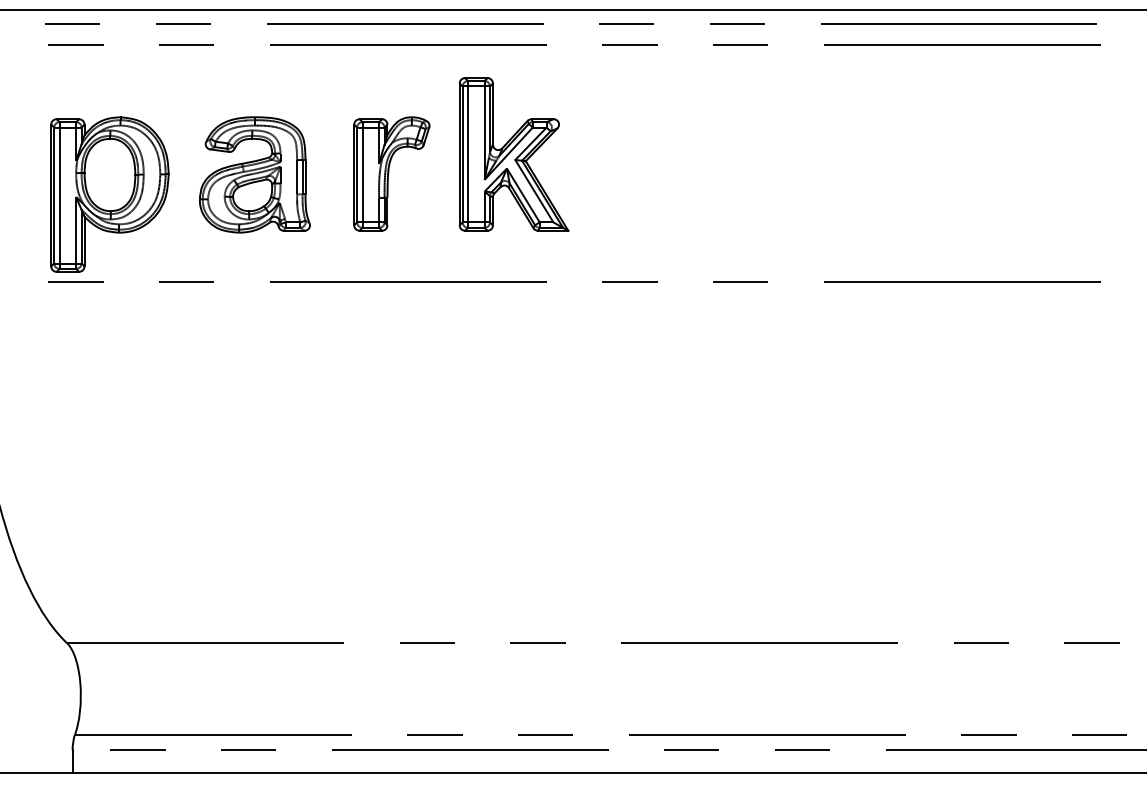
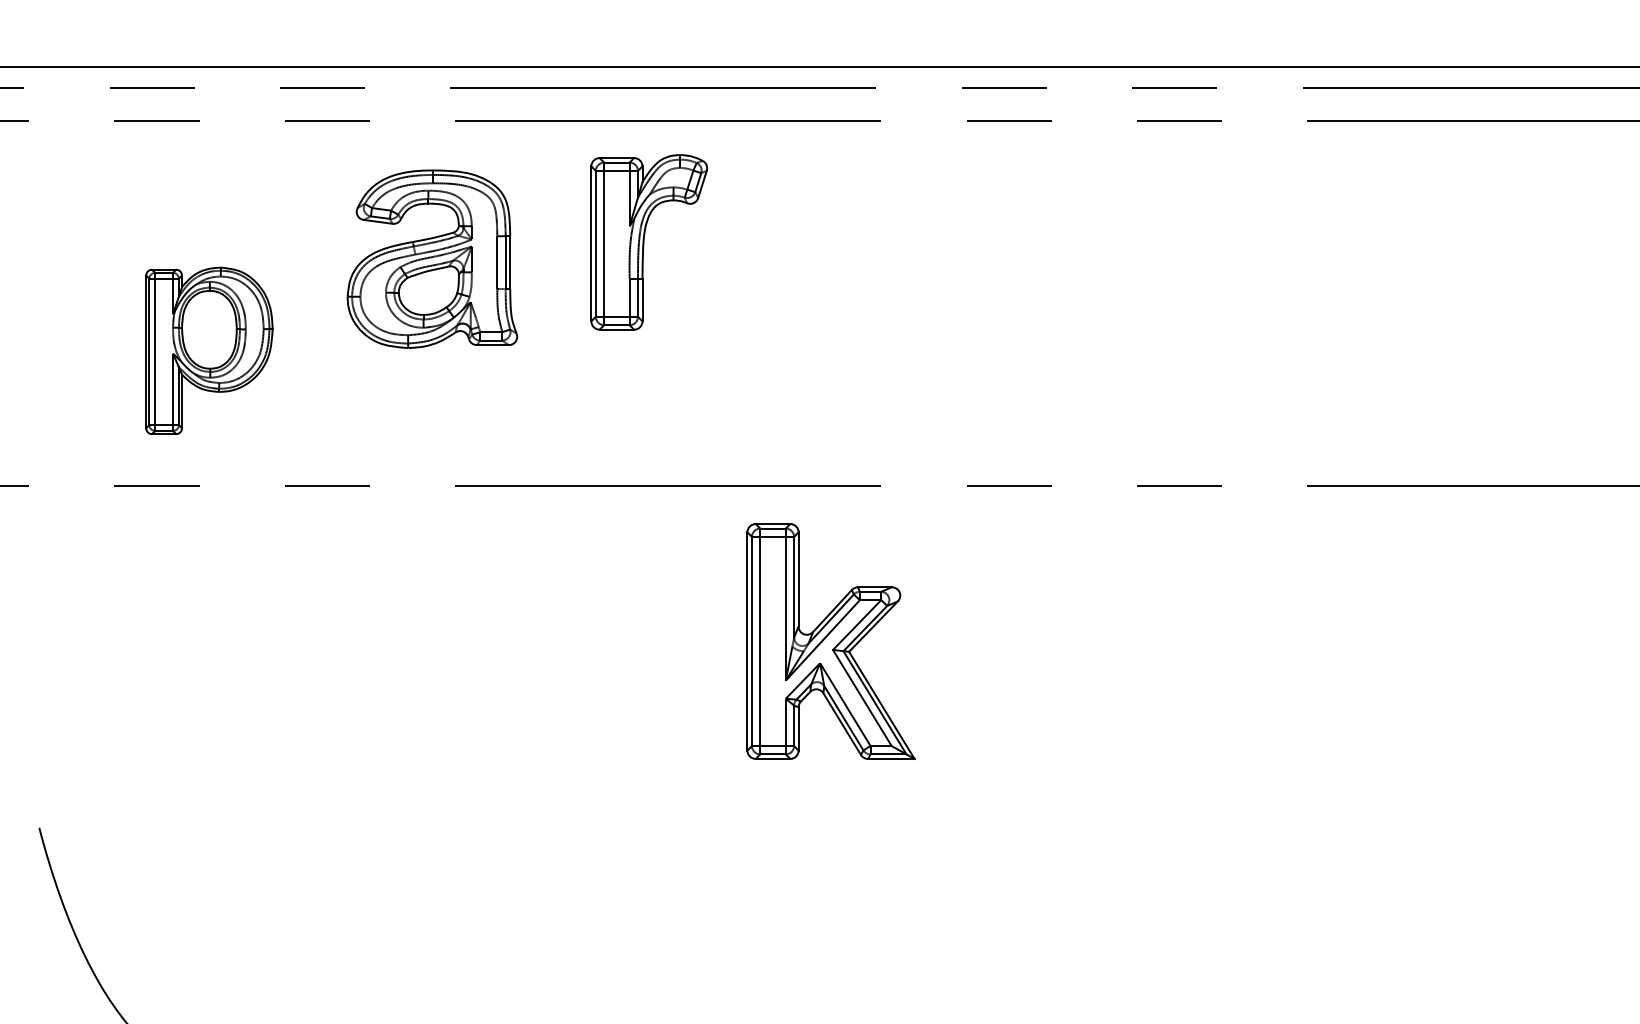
part: (513, 154) -> (830, 641), moved
part: (391, 173) -> (648, 241), moved
part: (254, 174) -> (431, 258), moved
part: (109, 194) -> (208, 350), size x0.7

